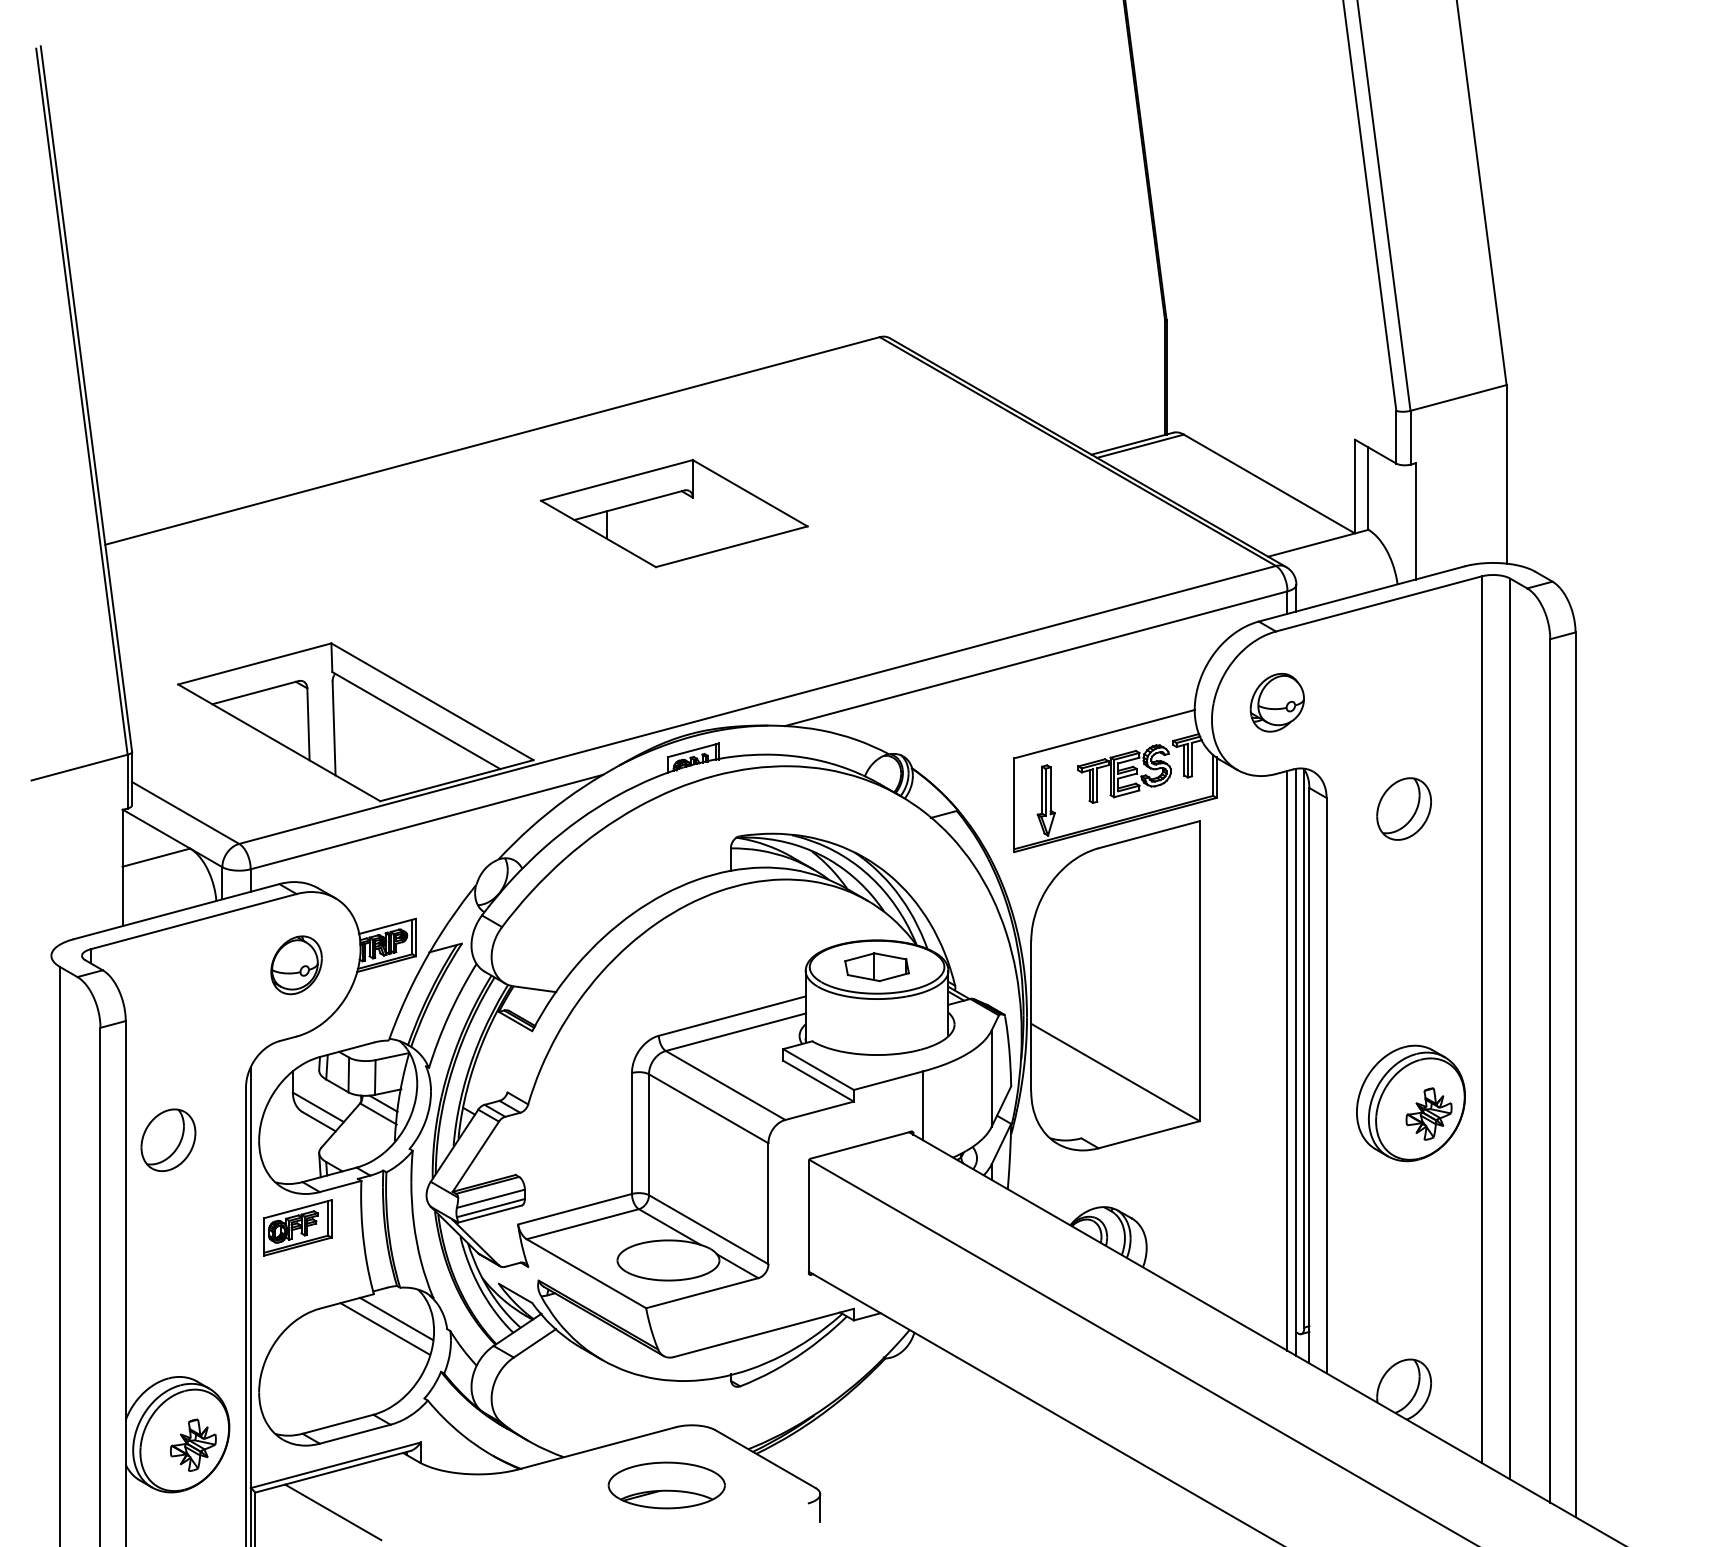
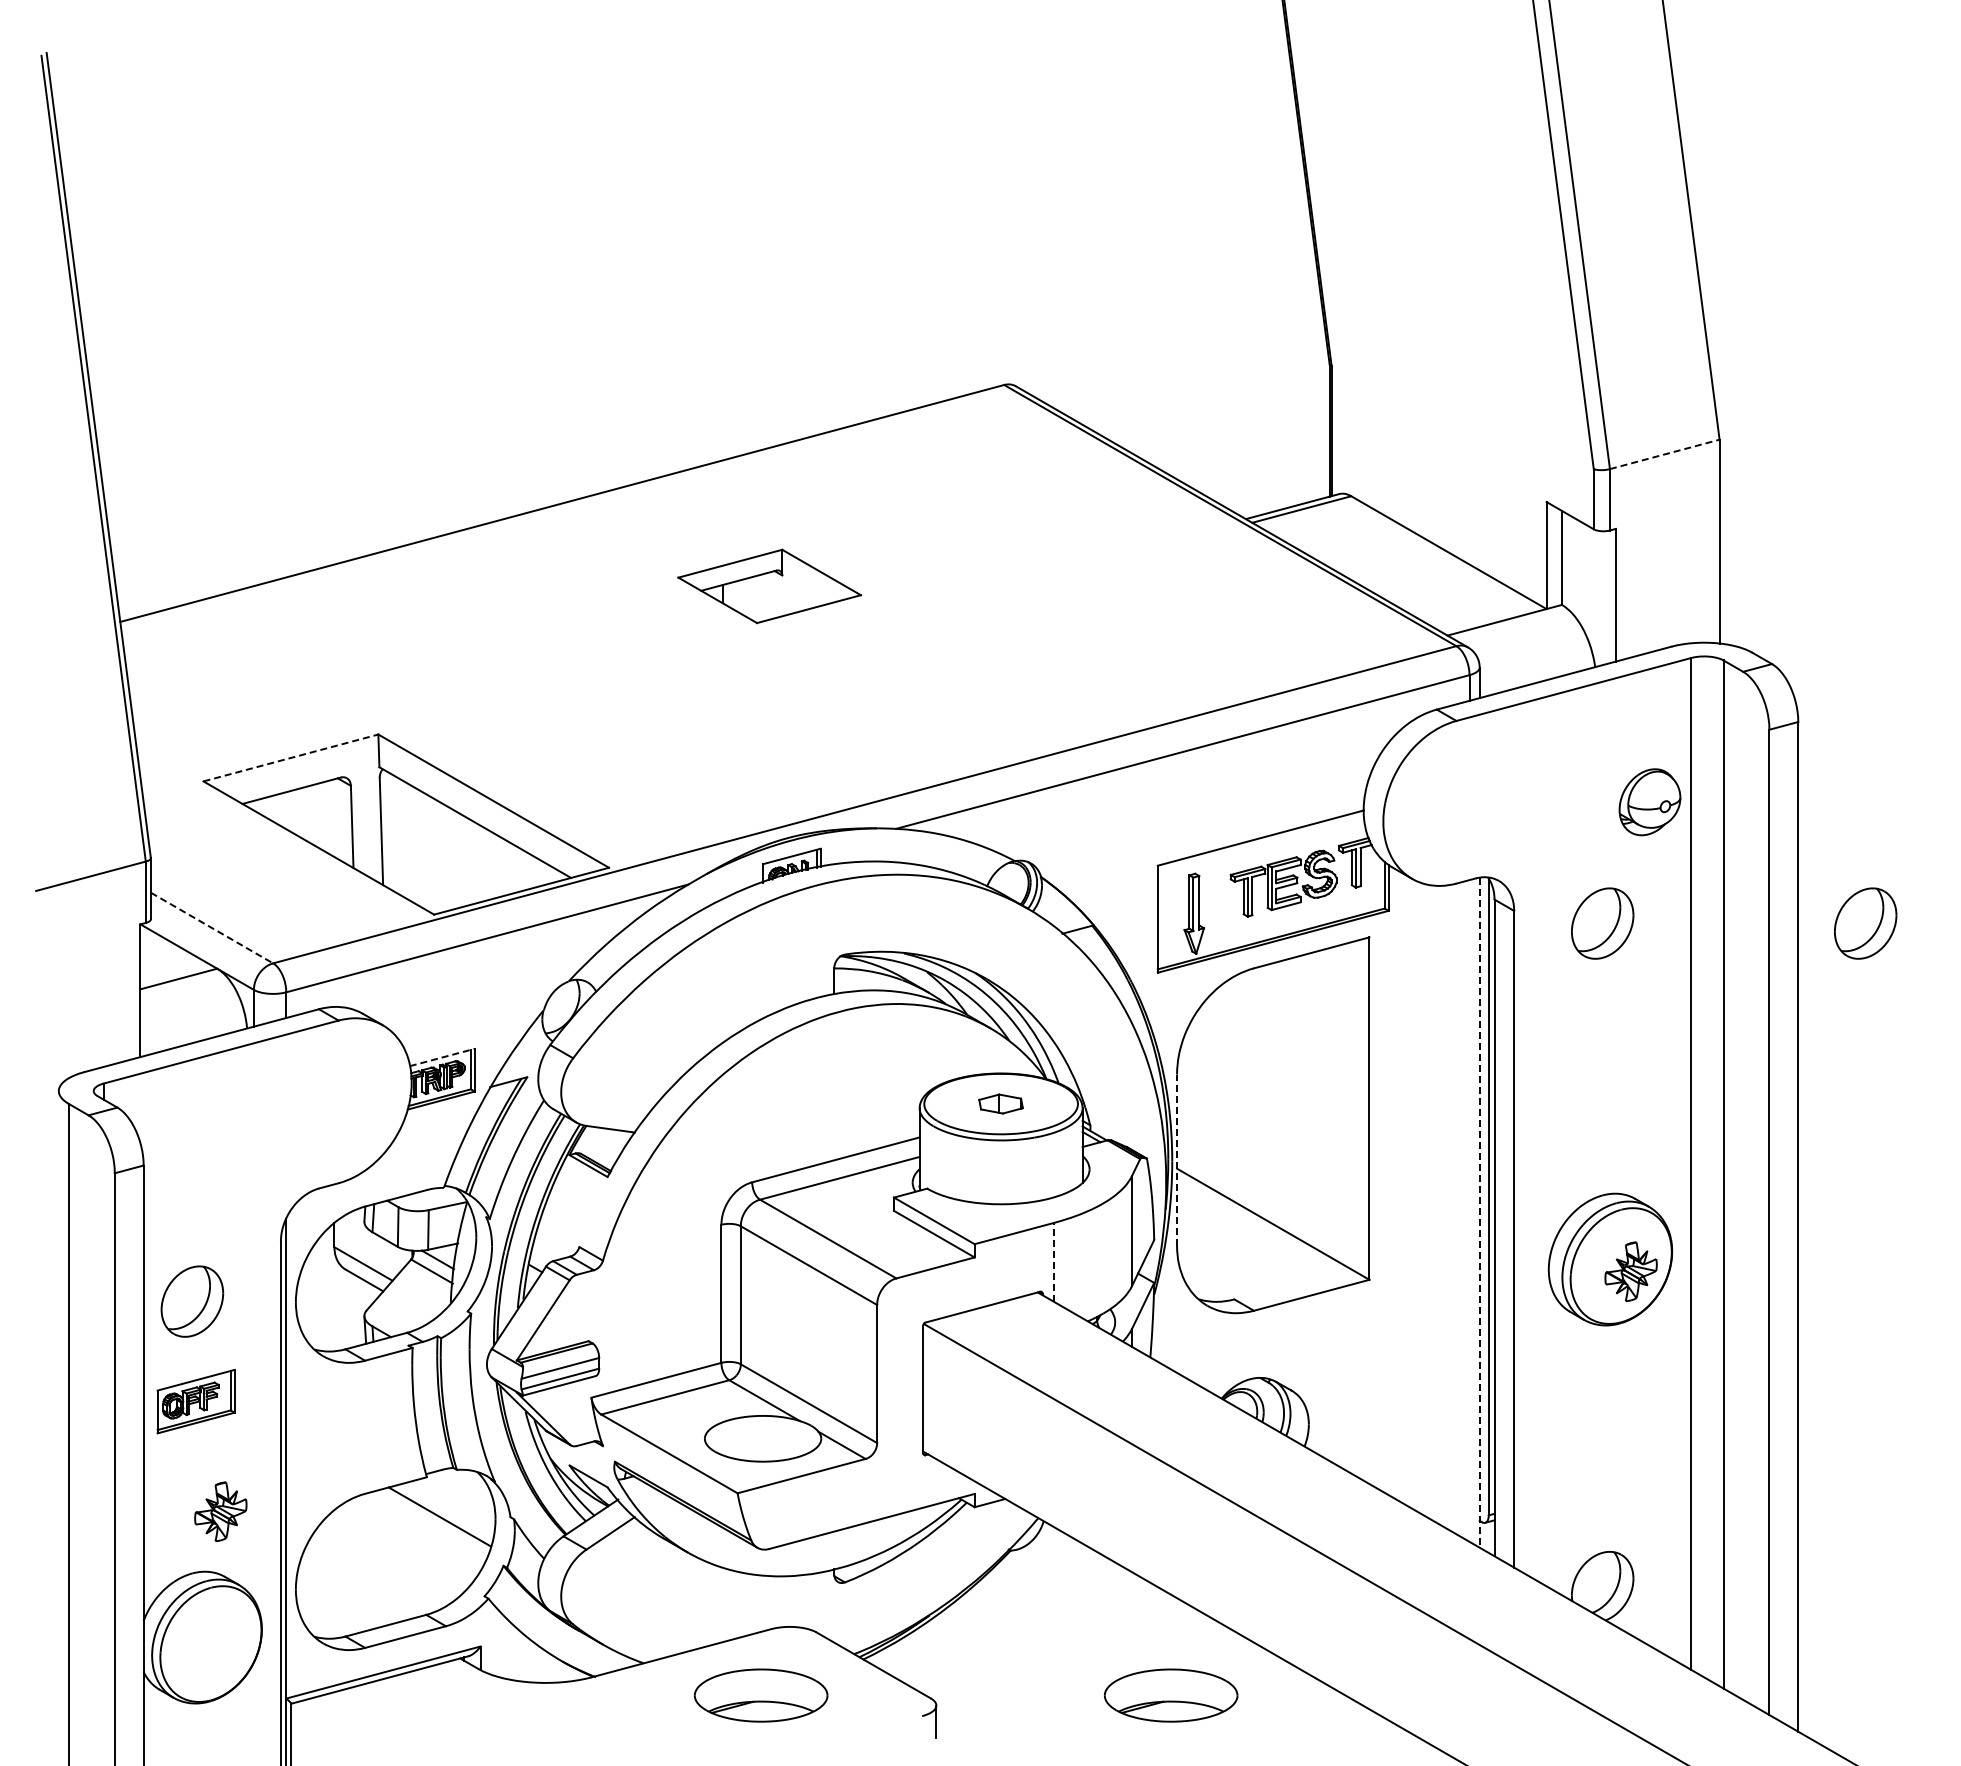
line: (1458, 398) -> (1664, 454), solid -> dashed
part: (674, 513) -> (769, 586), size x0.6
line: (254, 663) -> (290, 757), solid -> dashed
part: (1276, 702) -> (1649, 802), moved
part: (1634, 808) -> (1865, 923), added
line: (186, 813) -> (212, 928), solid -> dashed
line: (387, 926) -> (442, 1057), solid -> dashed
part: (296, 964) -> (338, 1101), removed
part: (876, 966) -> (1000, 1103), size x0.6
line: (1031, 1016) -> (1177, 1160), solid -> dashed
line: (1287, 1060) -> (1469, 1210), removed
line: (1296, 1062) -> (1479, 1212), solid -> dashed
line: (922, 1105) -> (1053, 1261), solid -> dashed
part: (297, 1227) -> (195, 1401), moved
line: (396, 1318) -> (452, 1505), removed
part: (193, 1445) -> (220, 1511), moved
part: (1025, 1485) -> (1170, 1695), added
line: (333, 1512) -> (380, 1726), removed

